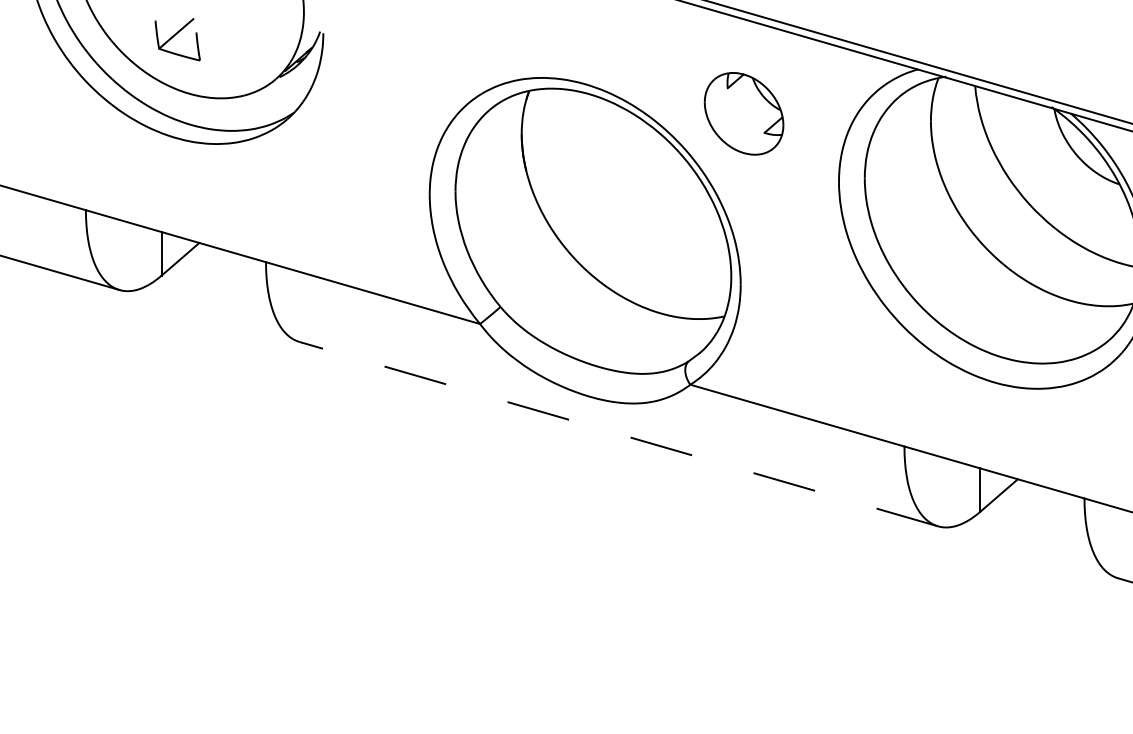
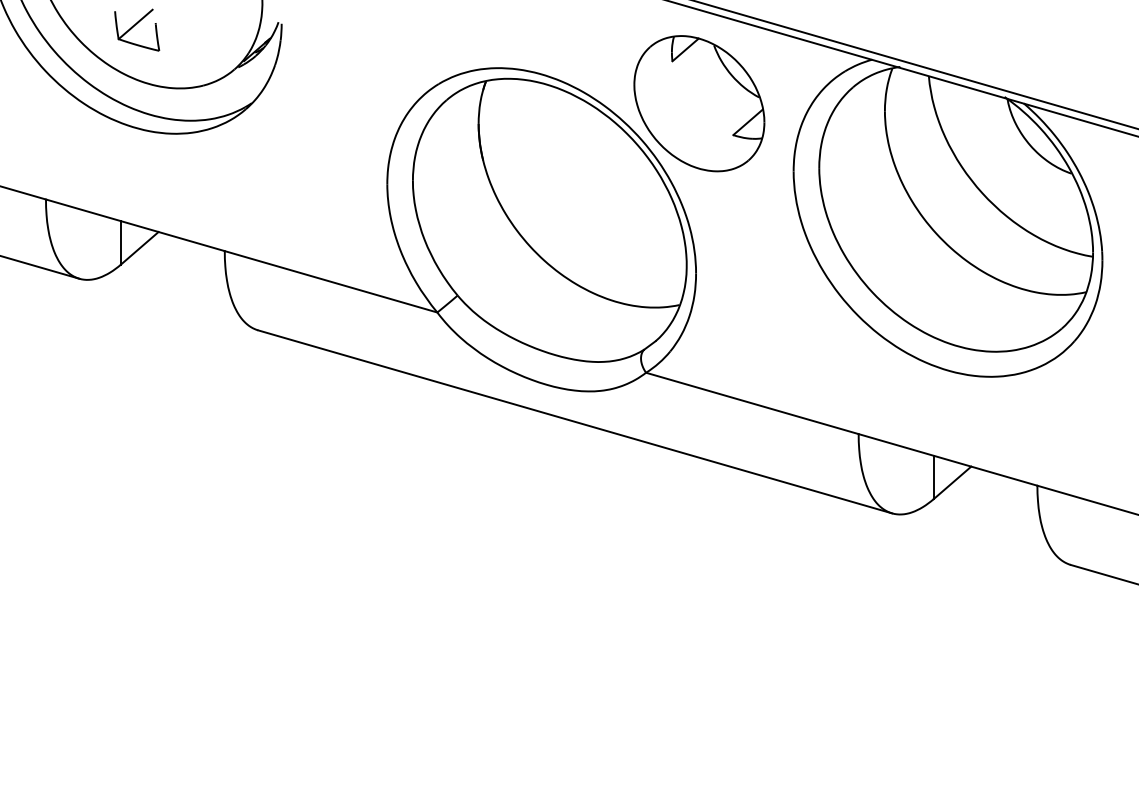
part: (744, 113) -> (699, 103), size x1.67
line: (619, 433) -> (575, 421), dashed -> solid

